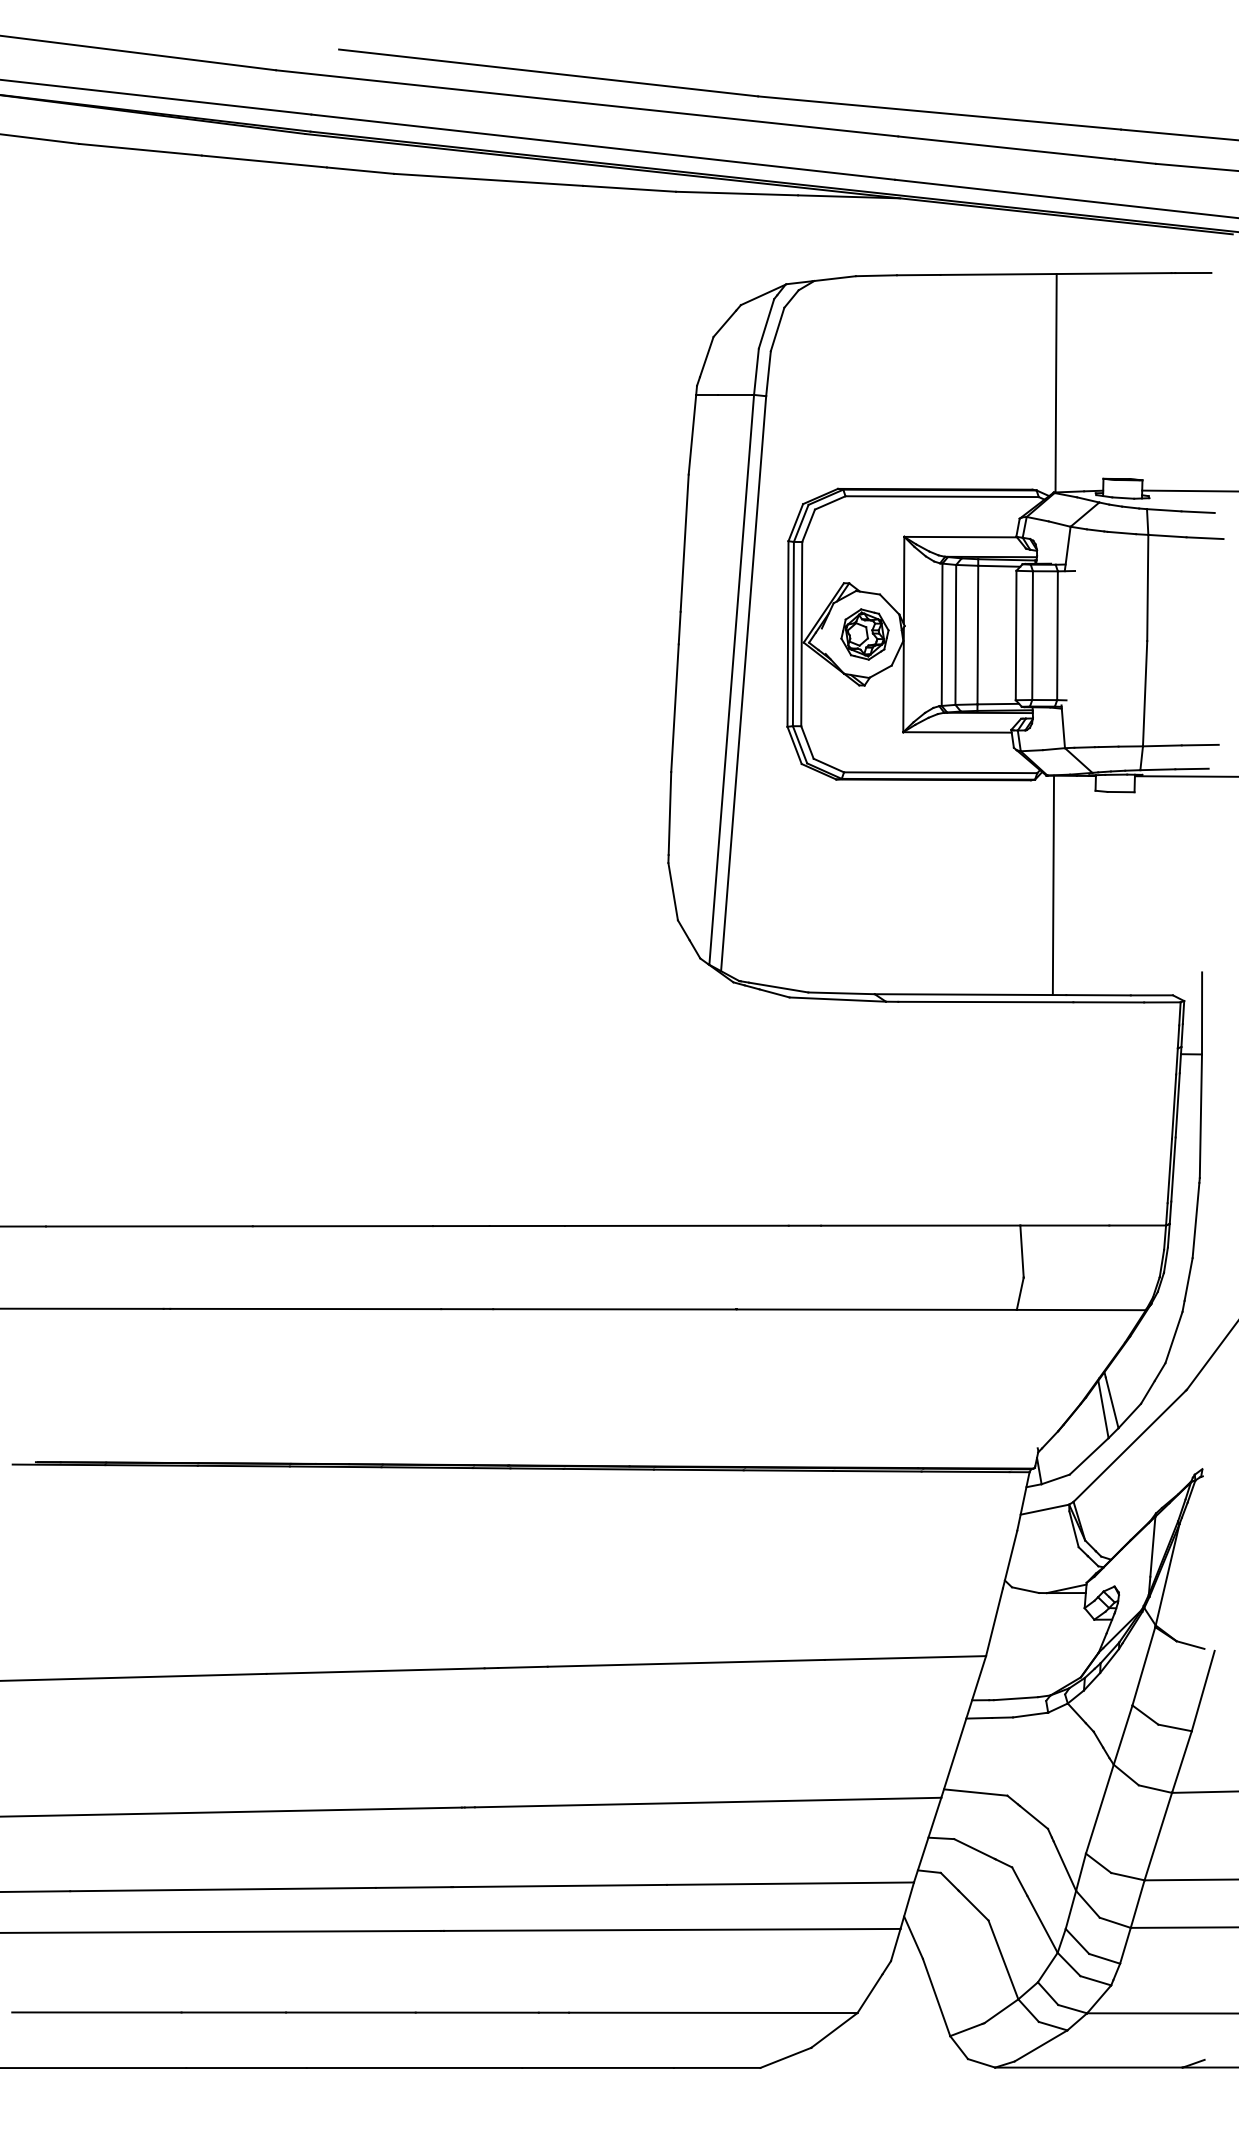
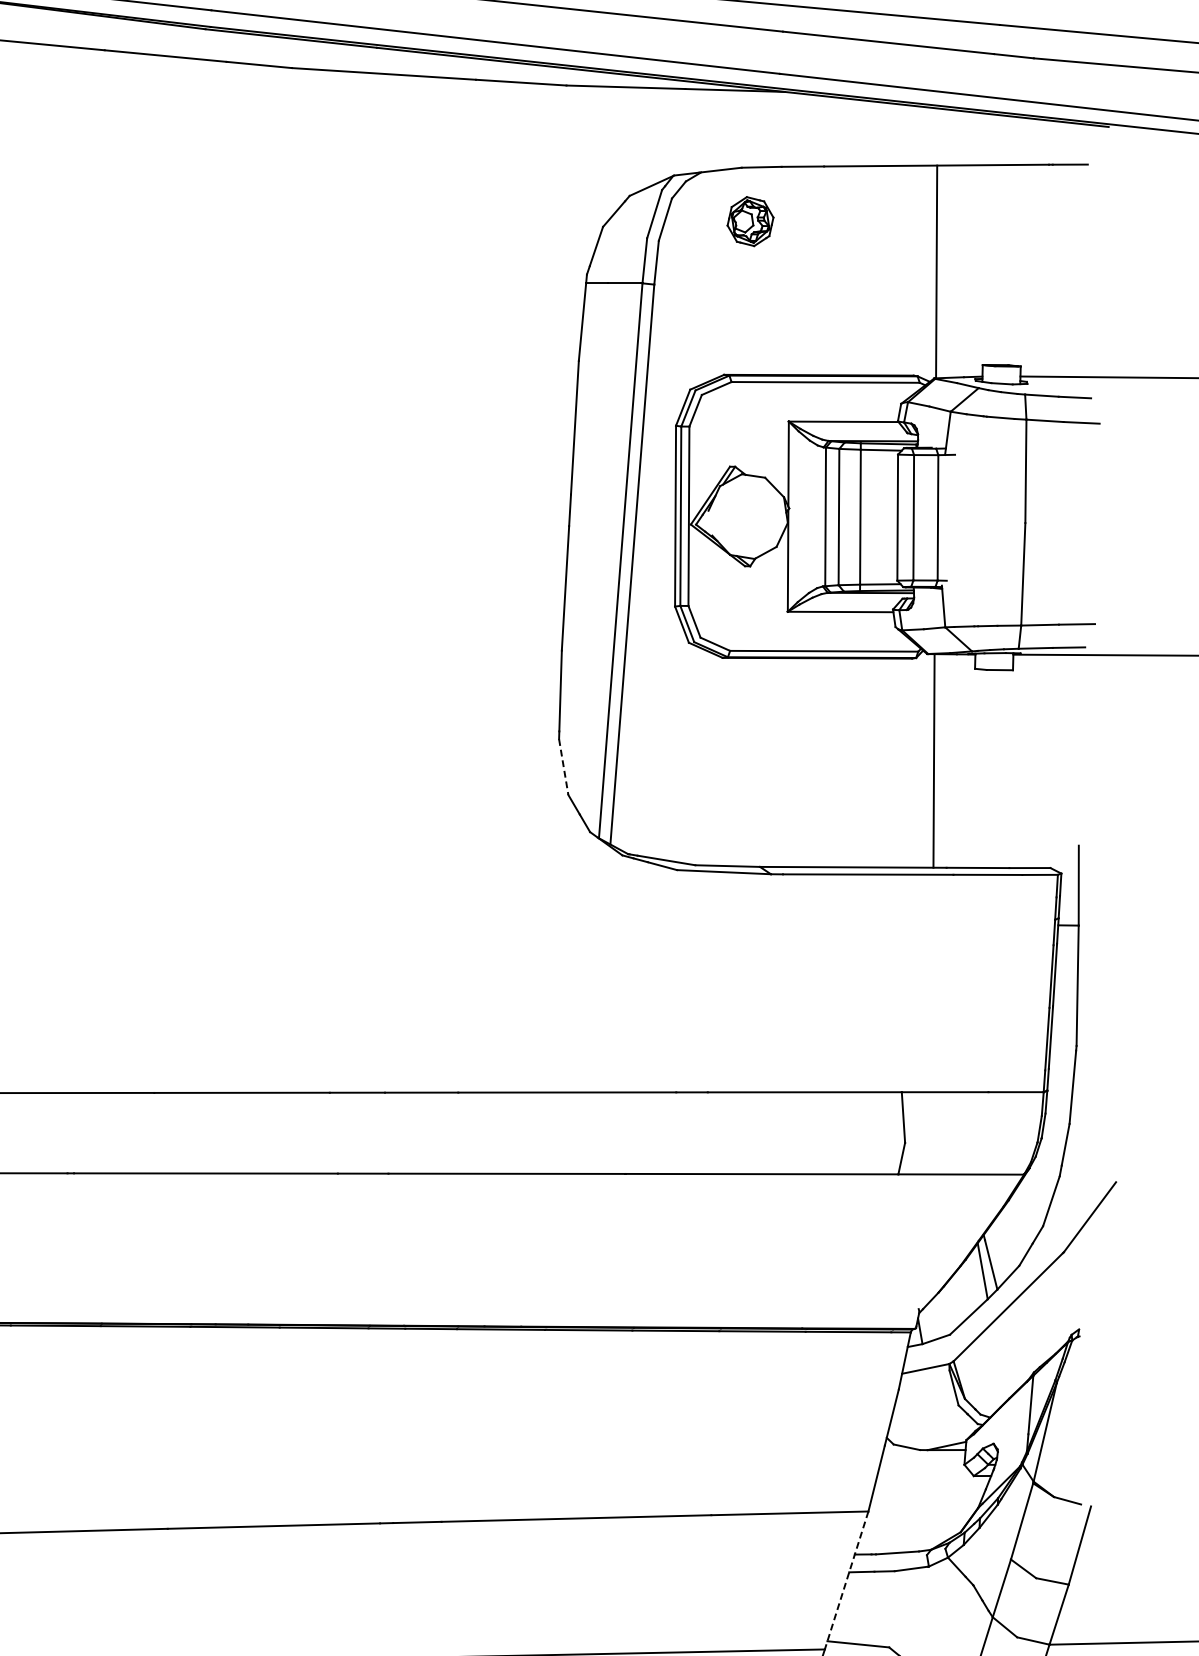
part: (864, 634) -> (750, 221), moved
line: (673, 892) -> (564, 767), solid -> dashed
line: (963, 1727) -> (846, 1581), solid -> dashed

